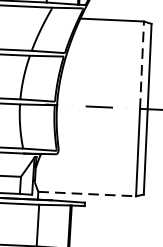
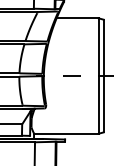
line: (141, 65) -> (98, 47), dashed -> solid
line: (87, 193) -> (66, 133), dashed -> solid

